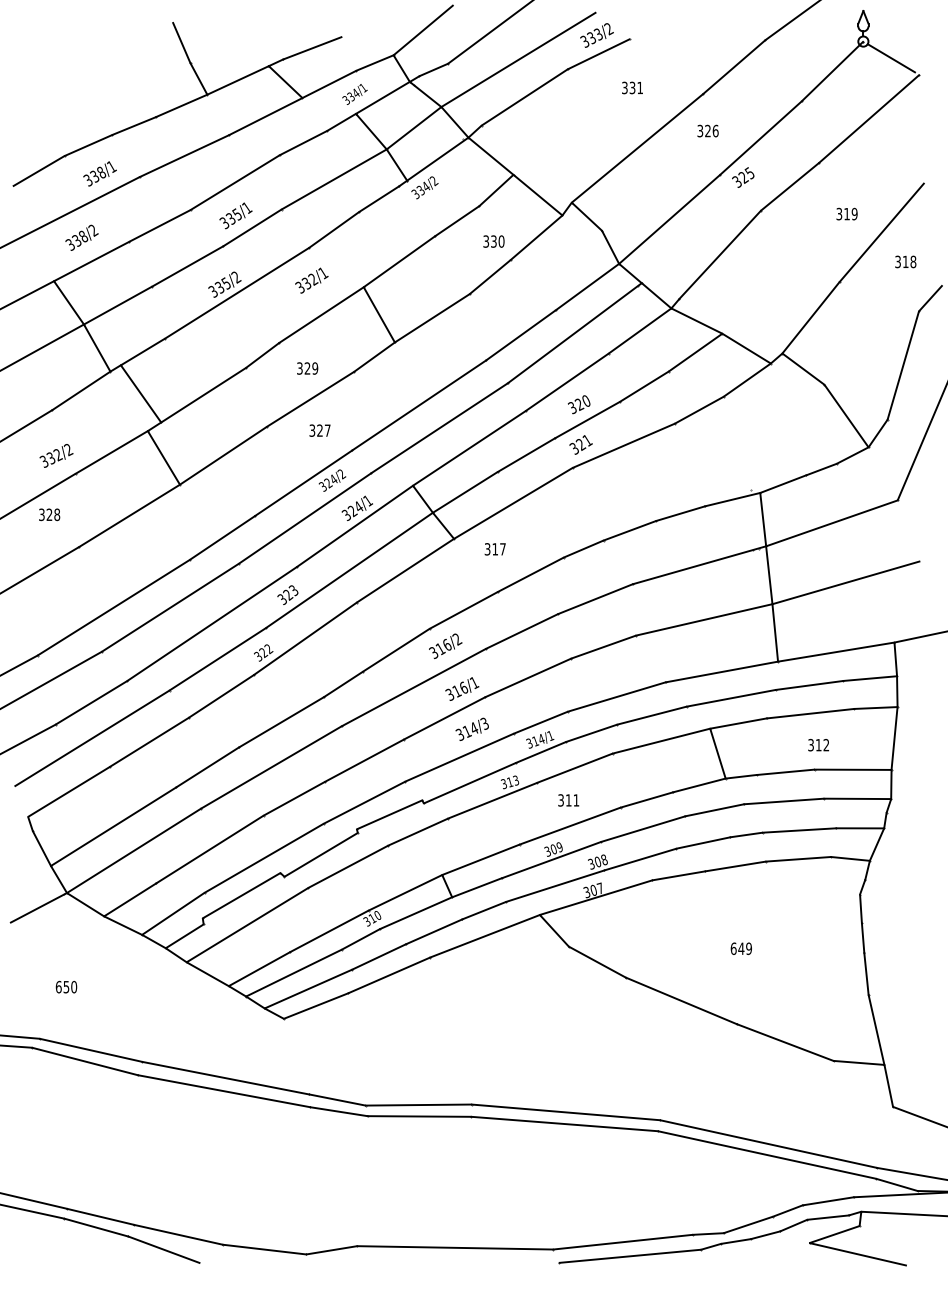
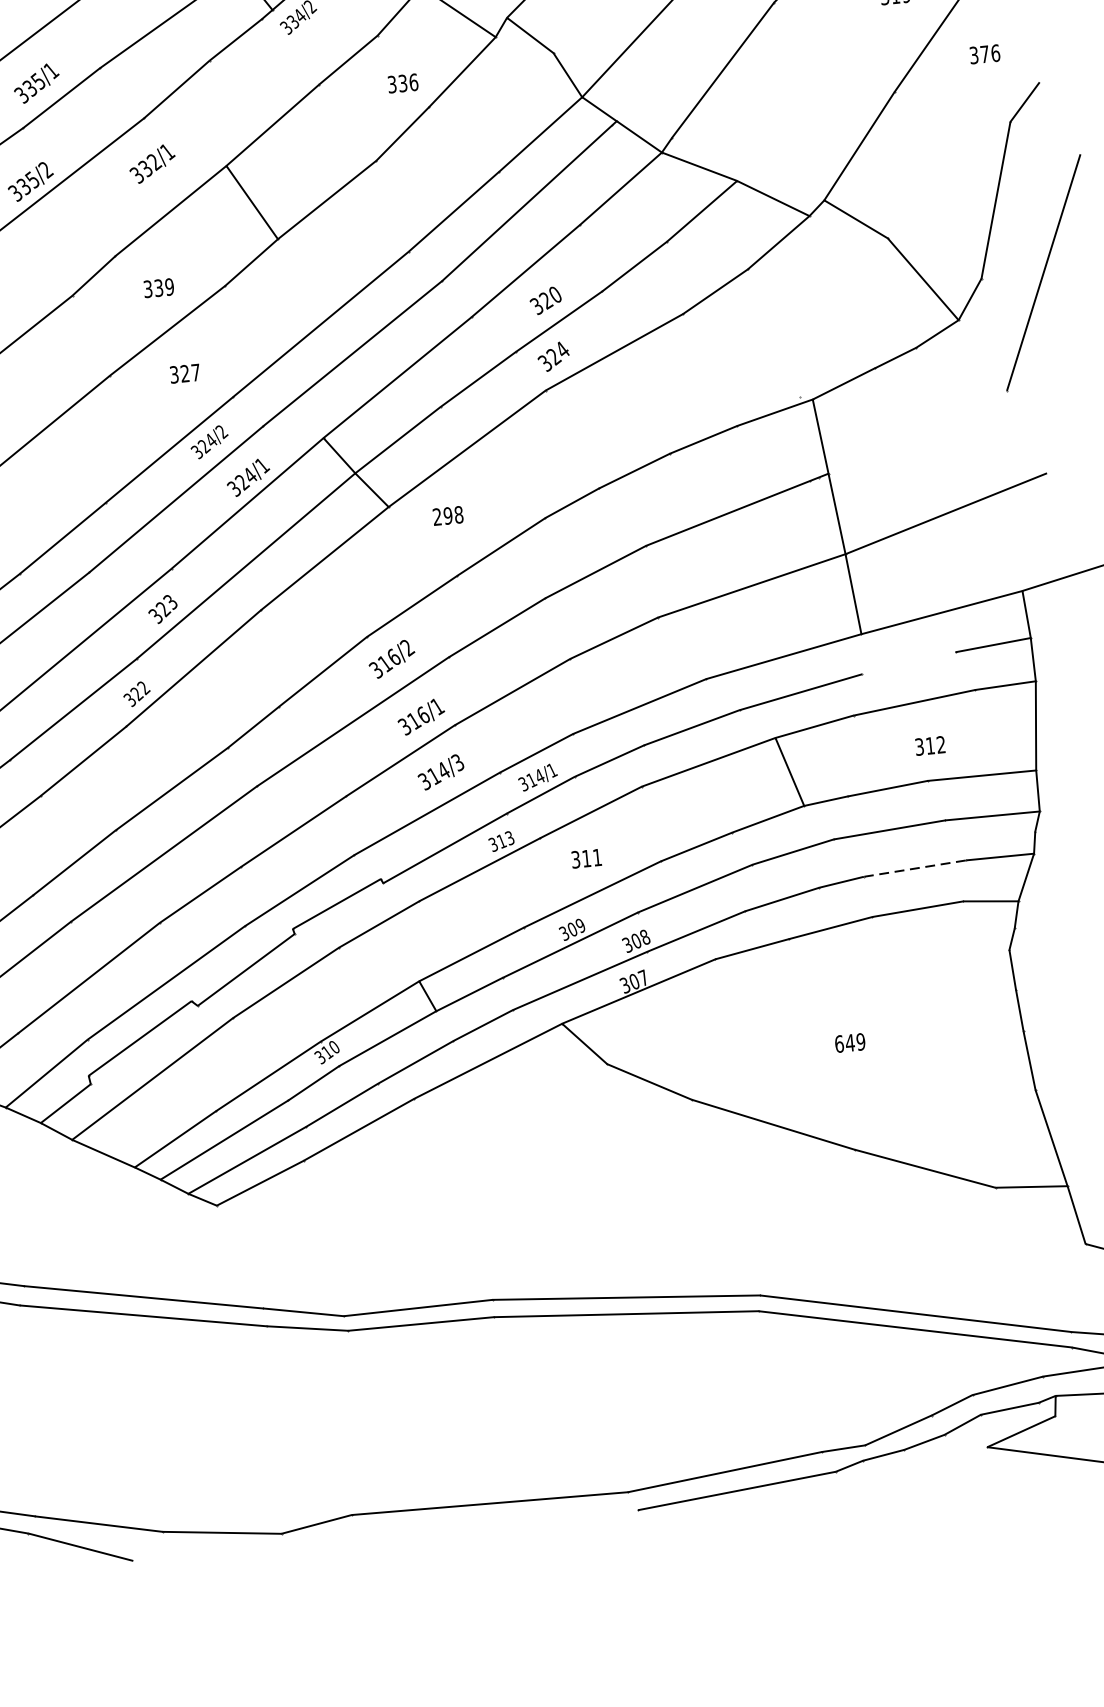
text: (501, 241) -> (413, 82), 330 -> 336
text: (909, 261) -> (990, 53), 318 -> 376
text: (307, 368) -> (158, 288), 329 -> 339
text: (587, 440) -> (562, 350), 321 -> 324
line: (831, 523) -> (917, 432), removed
text: (494, 549) -> (447, 516), 317 -> 298
line: (809, 685) -> (909, 663), removed
line: (798, 830) -> (913, 868), solid -> dashed

